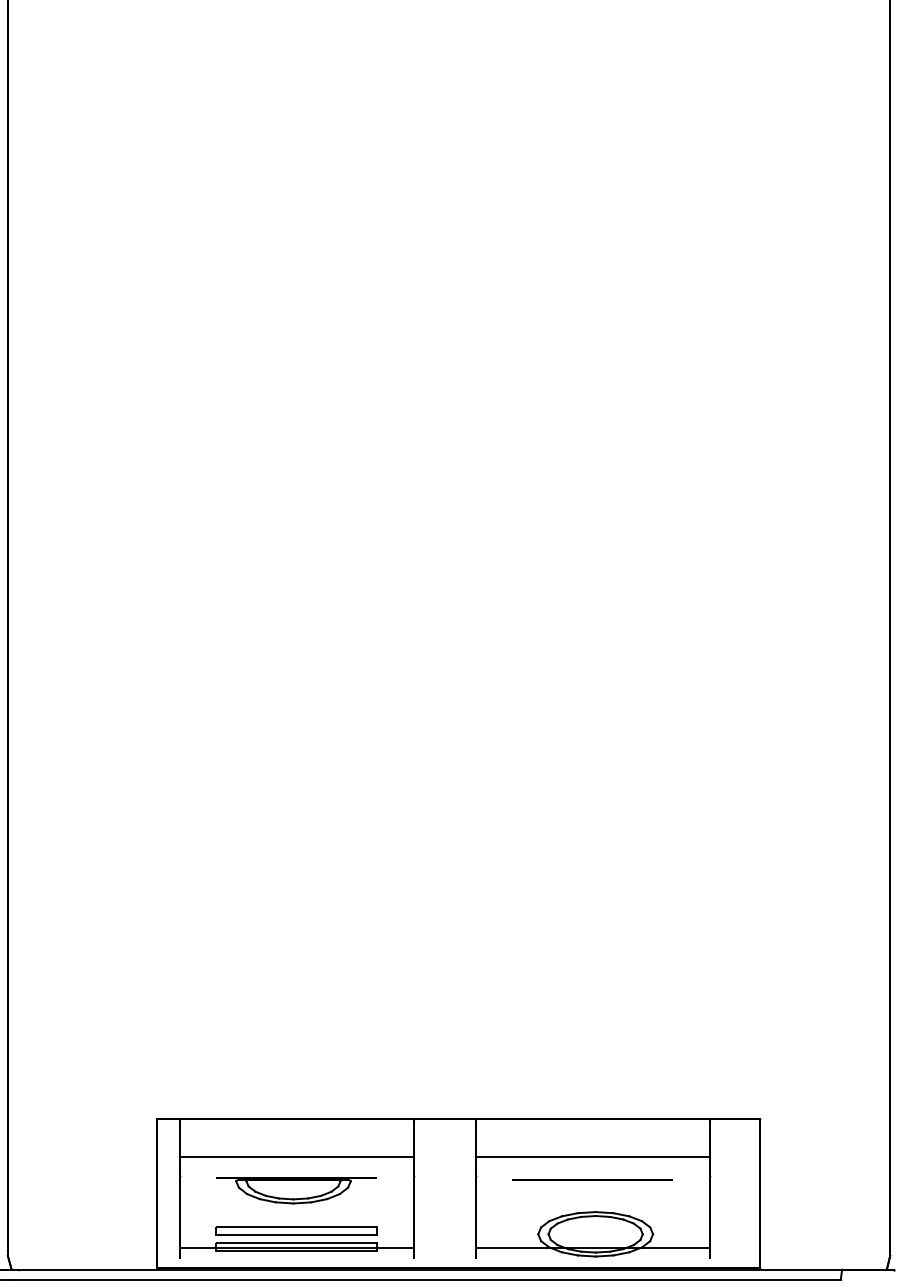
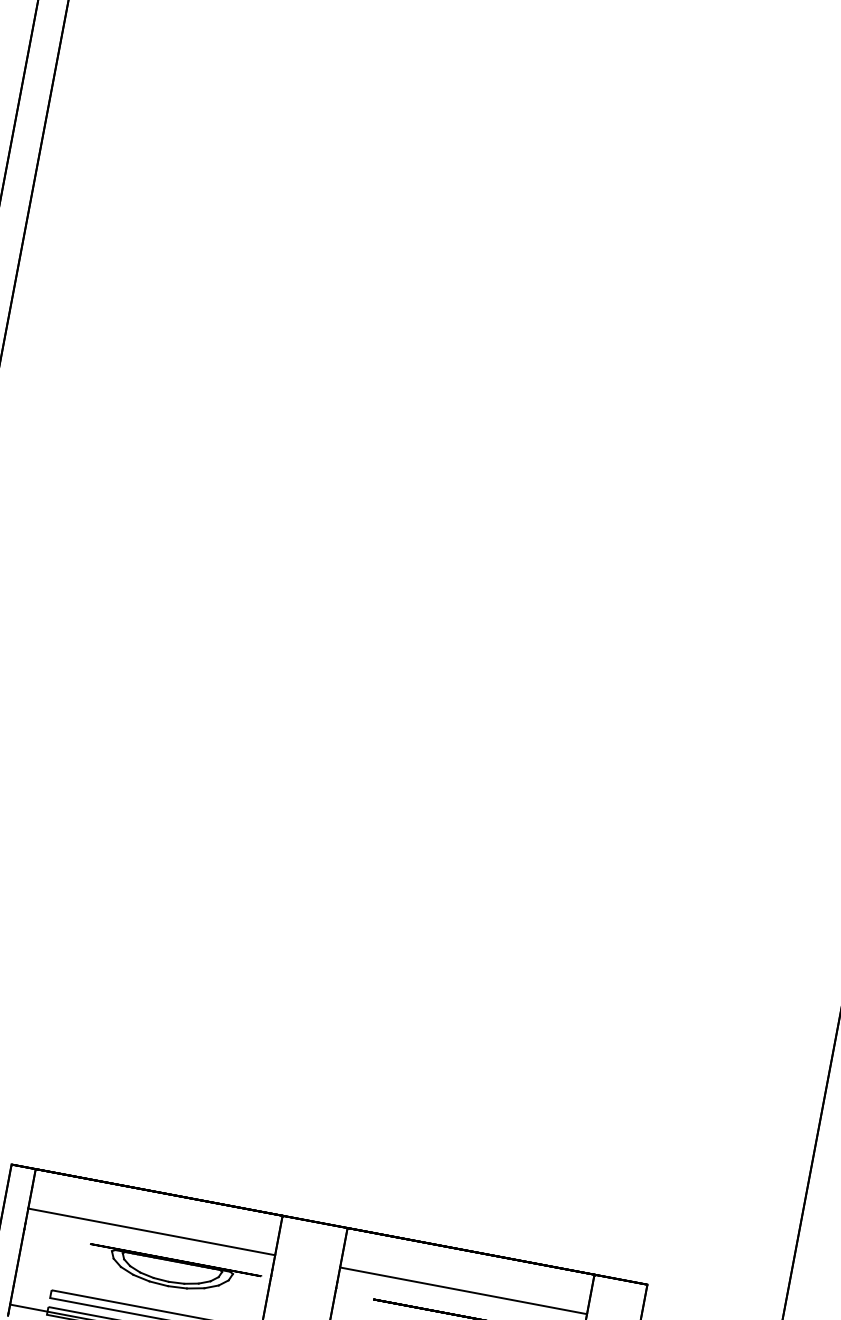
part: (296, 1190) -> (173, 1273), moved

